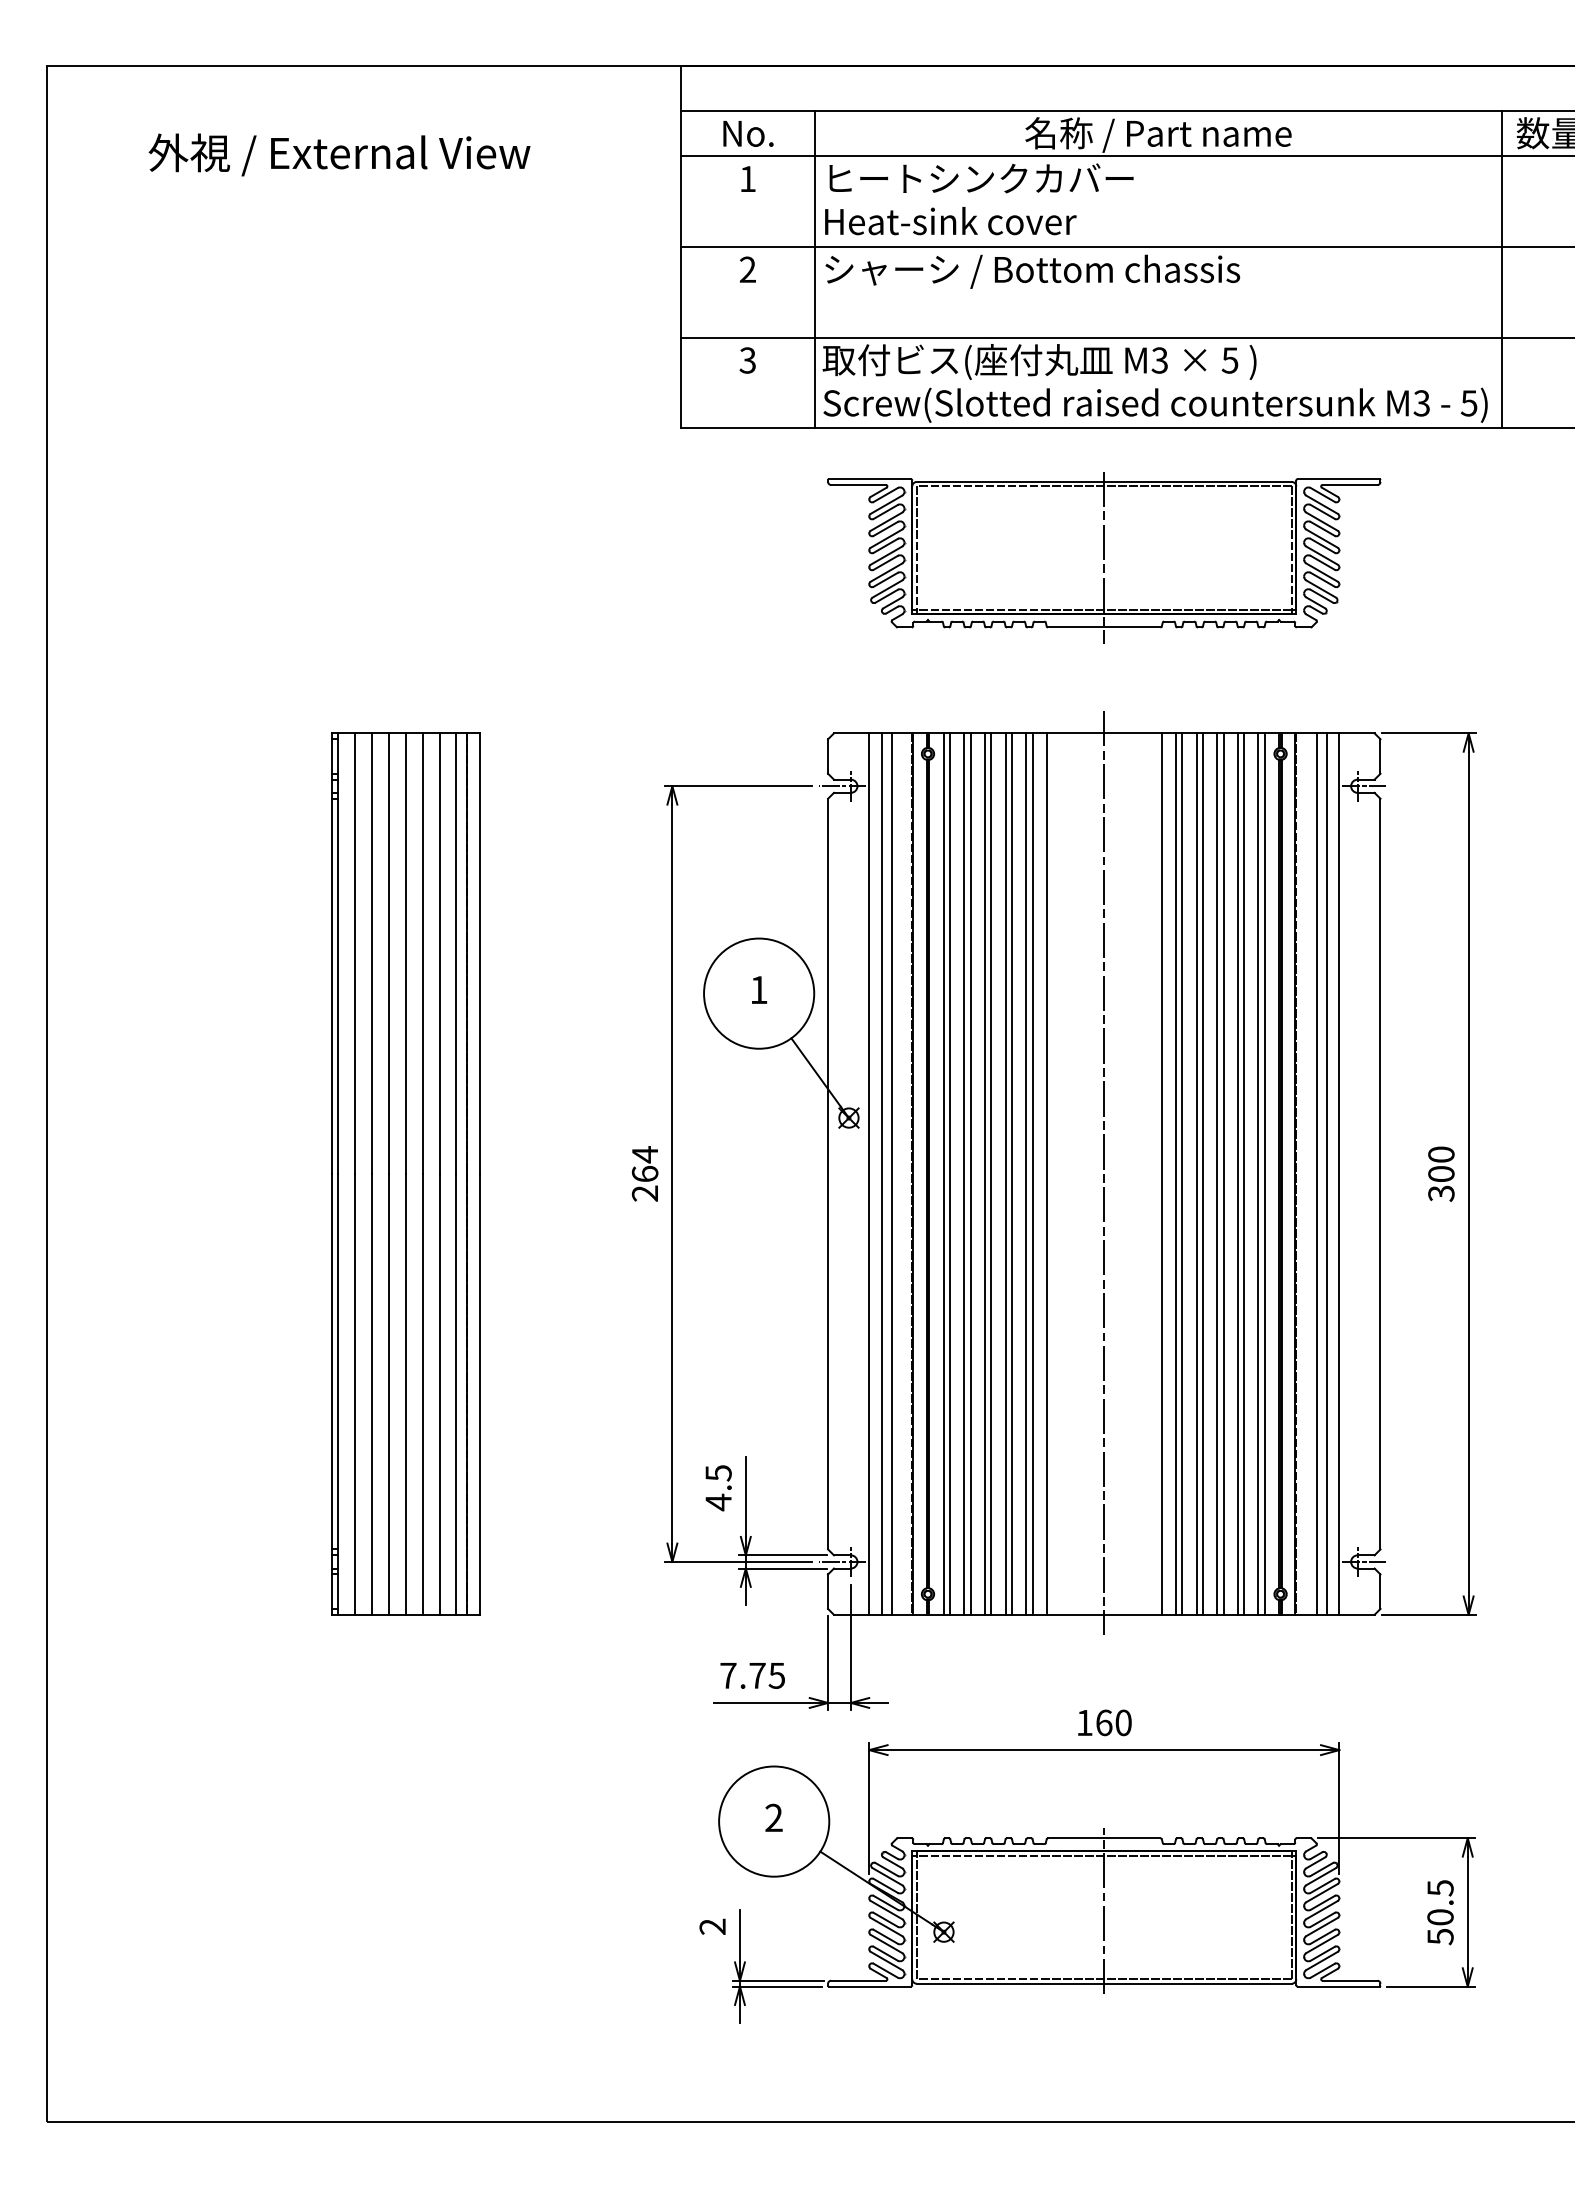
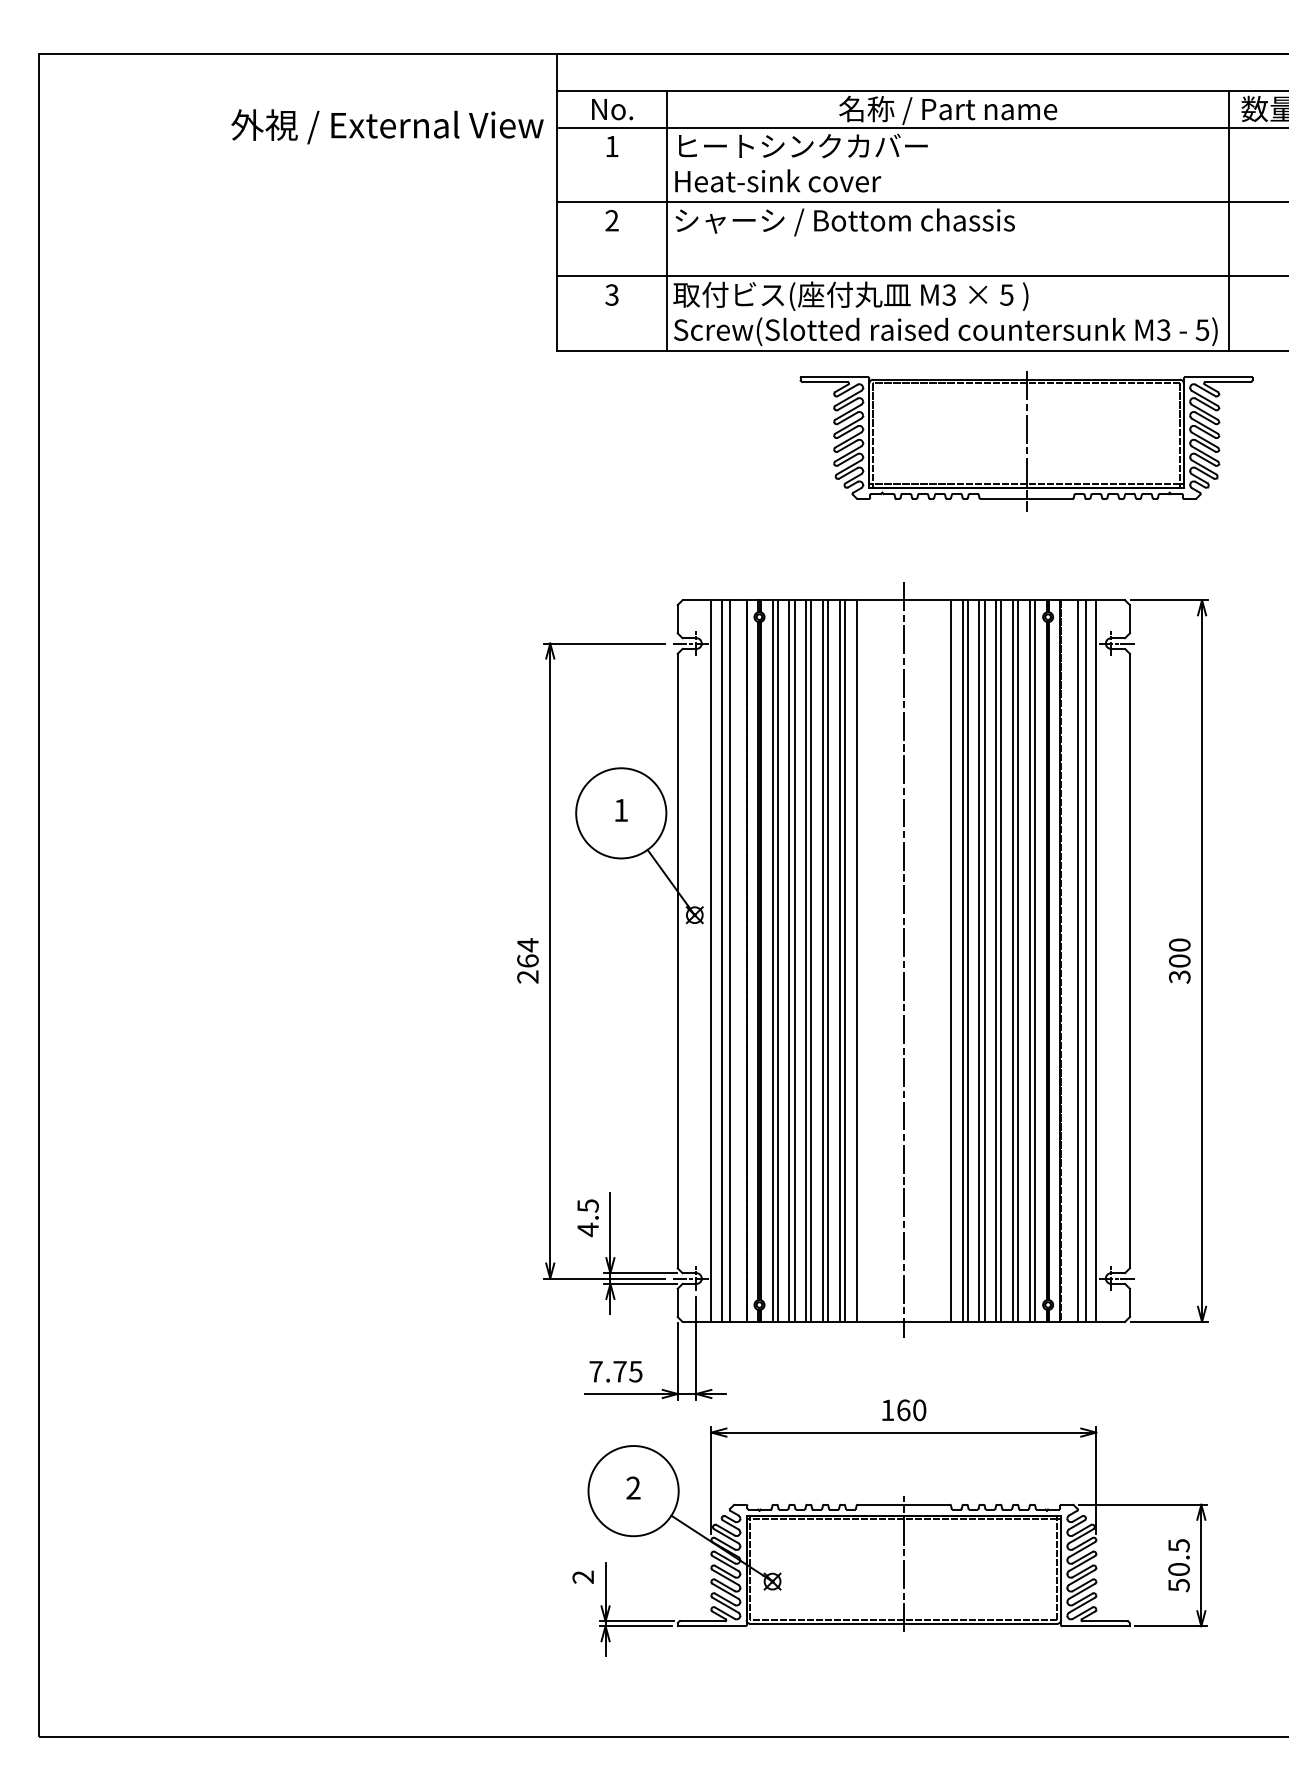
text: (339, 154) -> (387, 126), moved
part: (1104, 557) -> (1026, 441), moved
part: (405, 1173) -> (331, 960), removed

